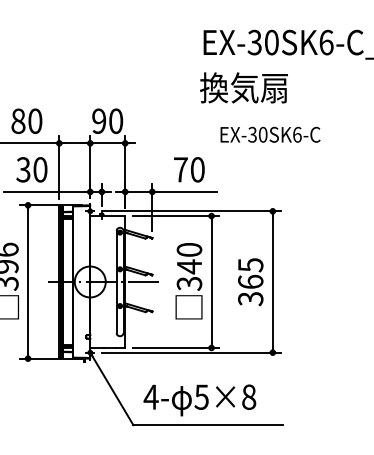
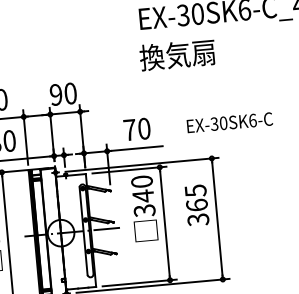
text: (270, 134) -> (229, 122), moved
text: (188, 281) -> (143, 208), moved
text: (250, 282) -> (196, 205), moved

